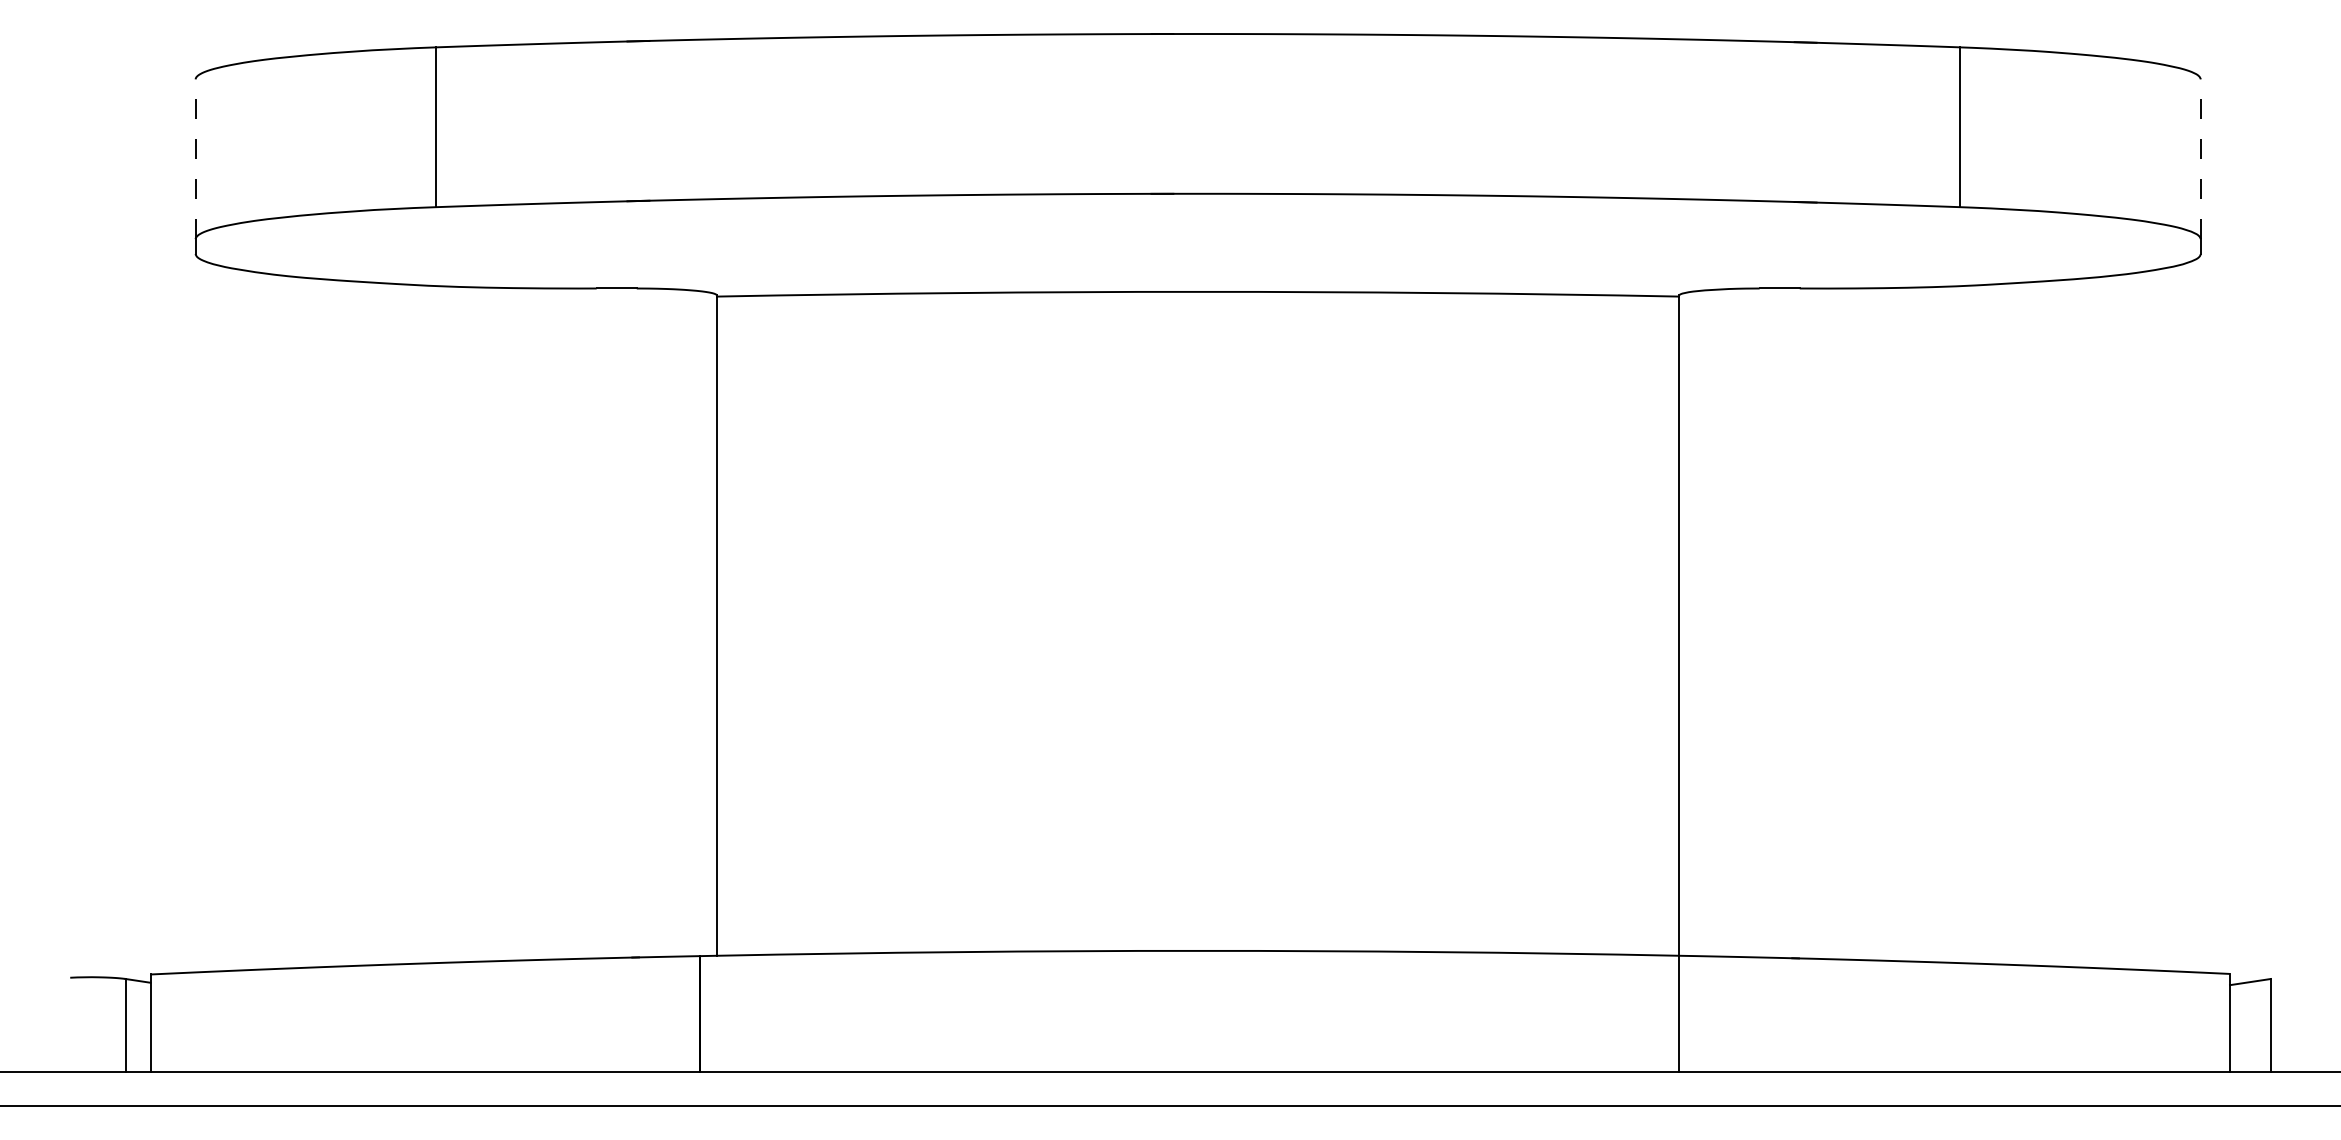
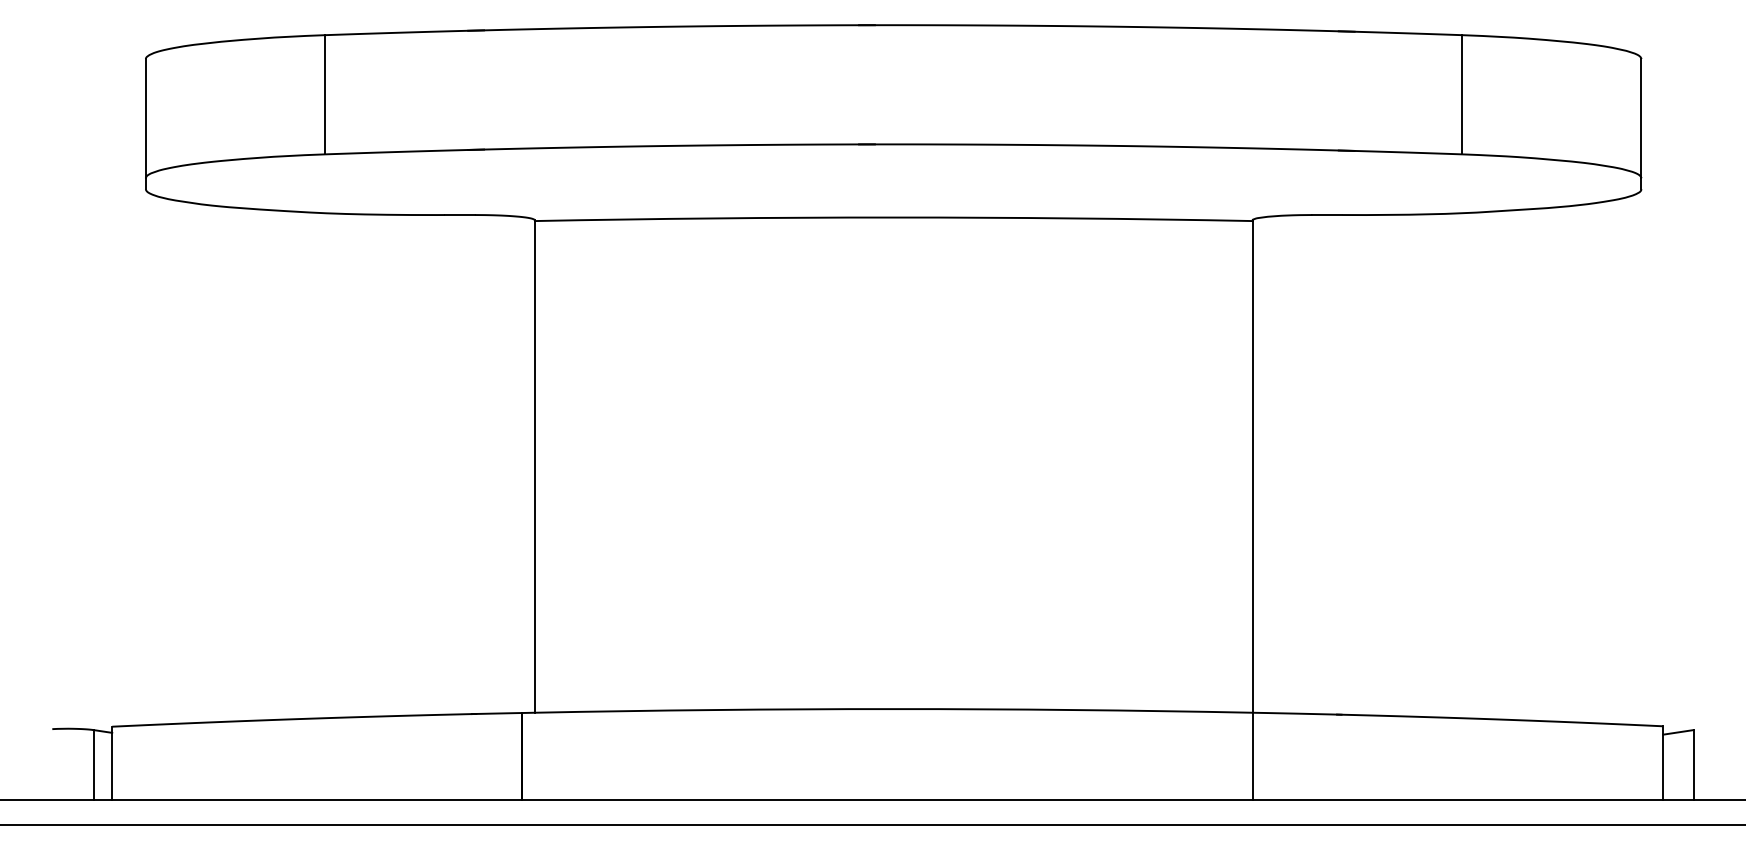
line: (195, 159) -> (145, 118), dashed -> solid
line: (2200, 159) -> (1641, 118), dashed -> solid

